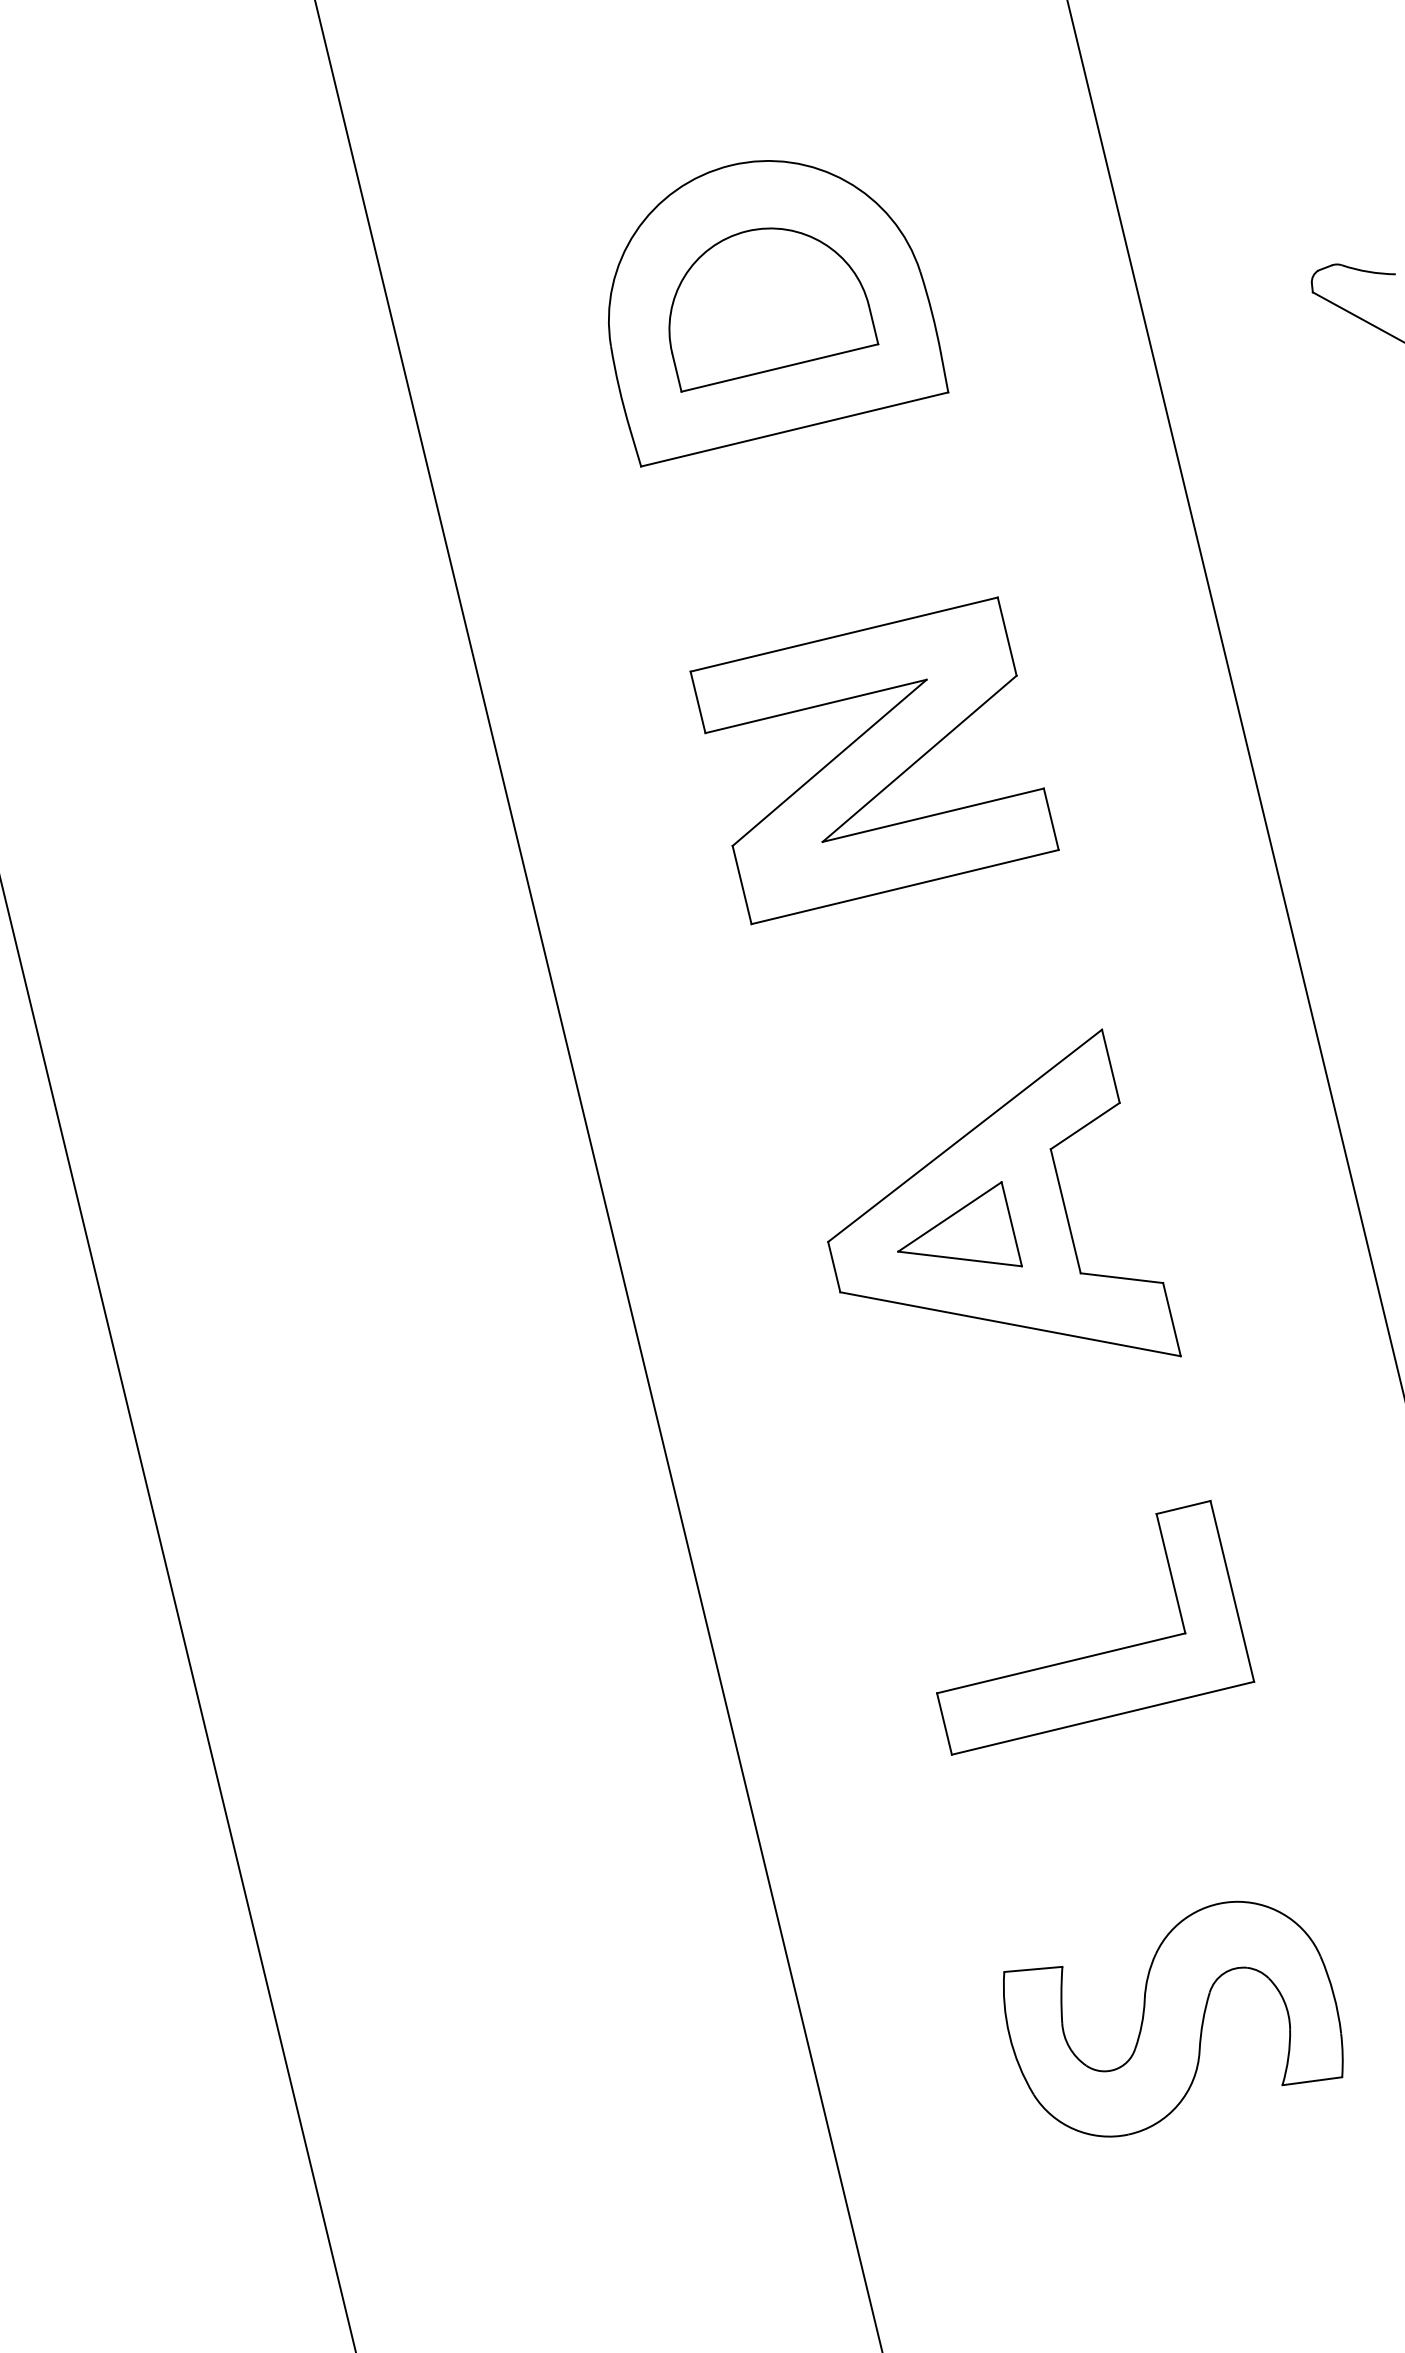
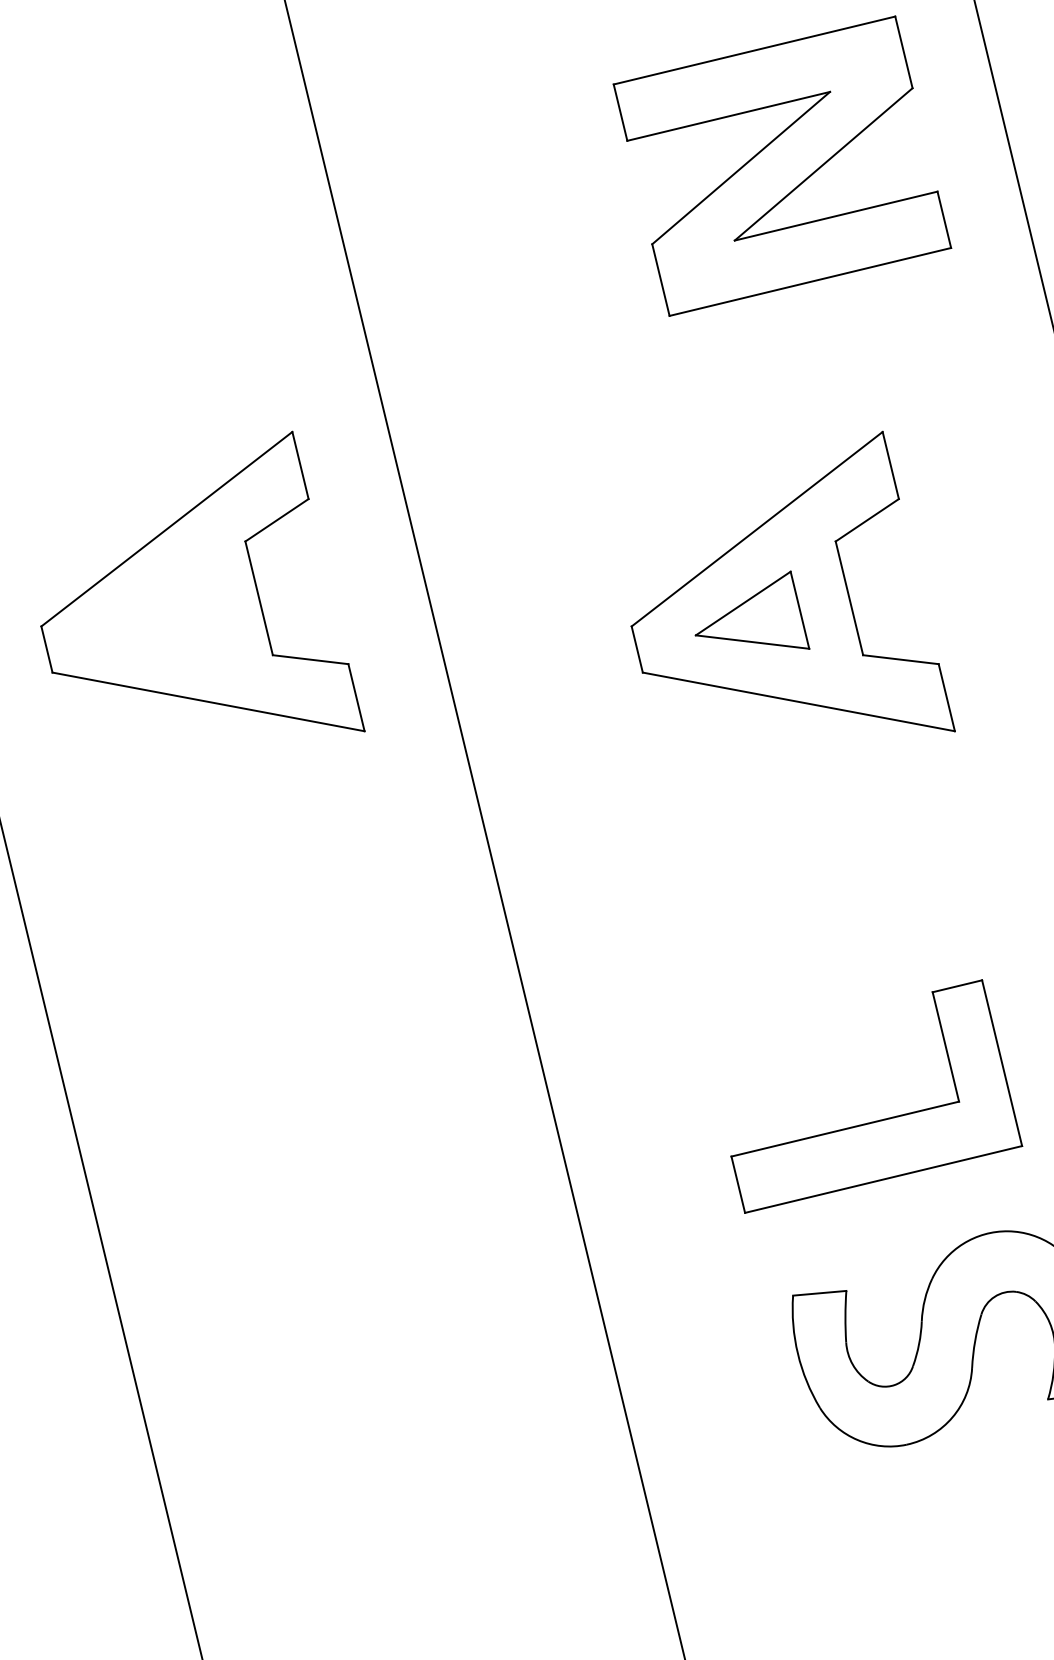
part: (874, 760) -> (782, 165), moved
part: (360, 1192) -> (202, 581), added
part: (1100, 1652) -> (881, 1119), moved

